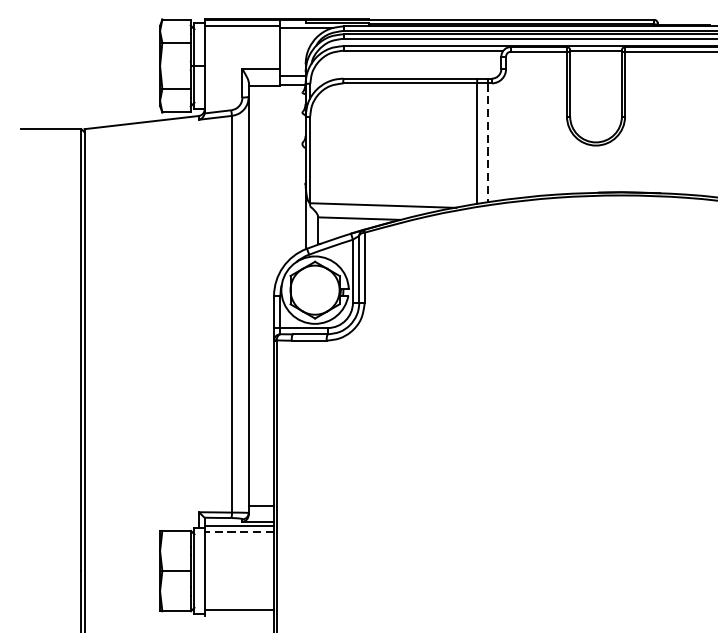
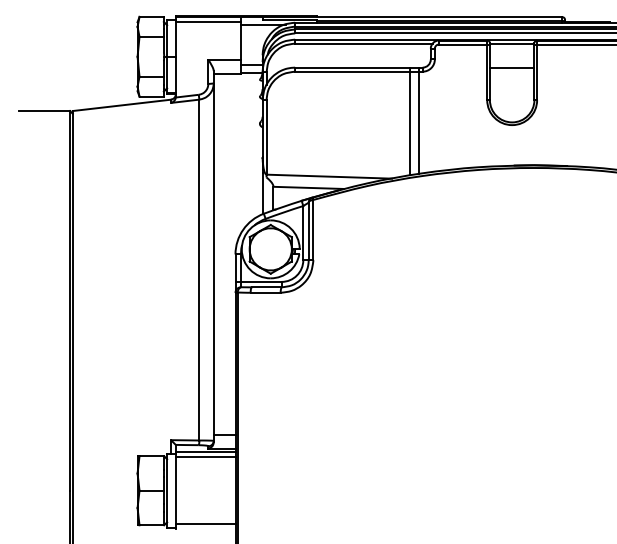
line: (595, 78) -> (511, 67), added
line: (488, 143) -> (419, 123), dashed -> solid
line: (239, 532) -> (205, 457), dashed -> solid

